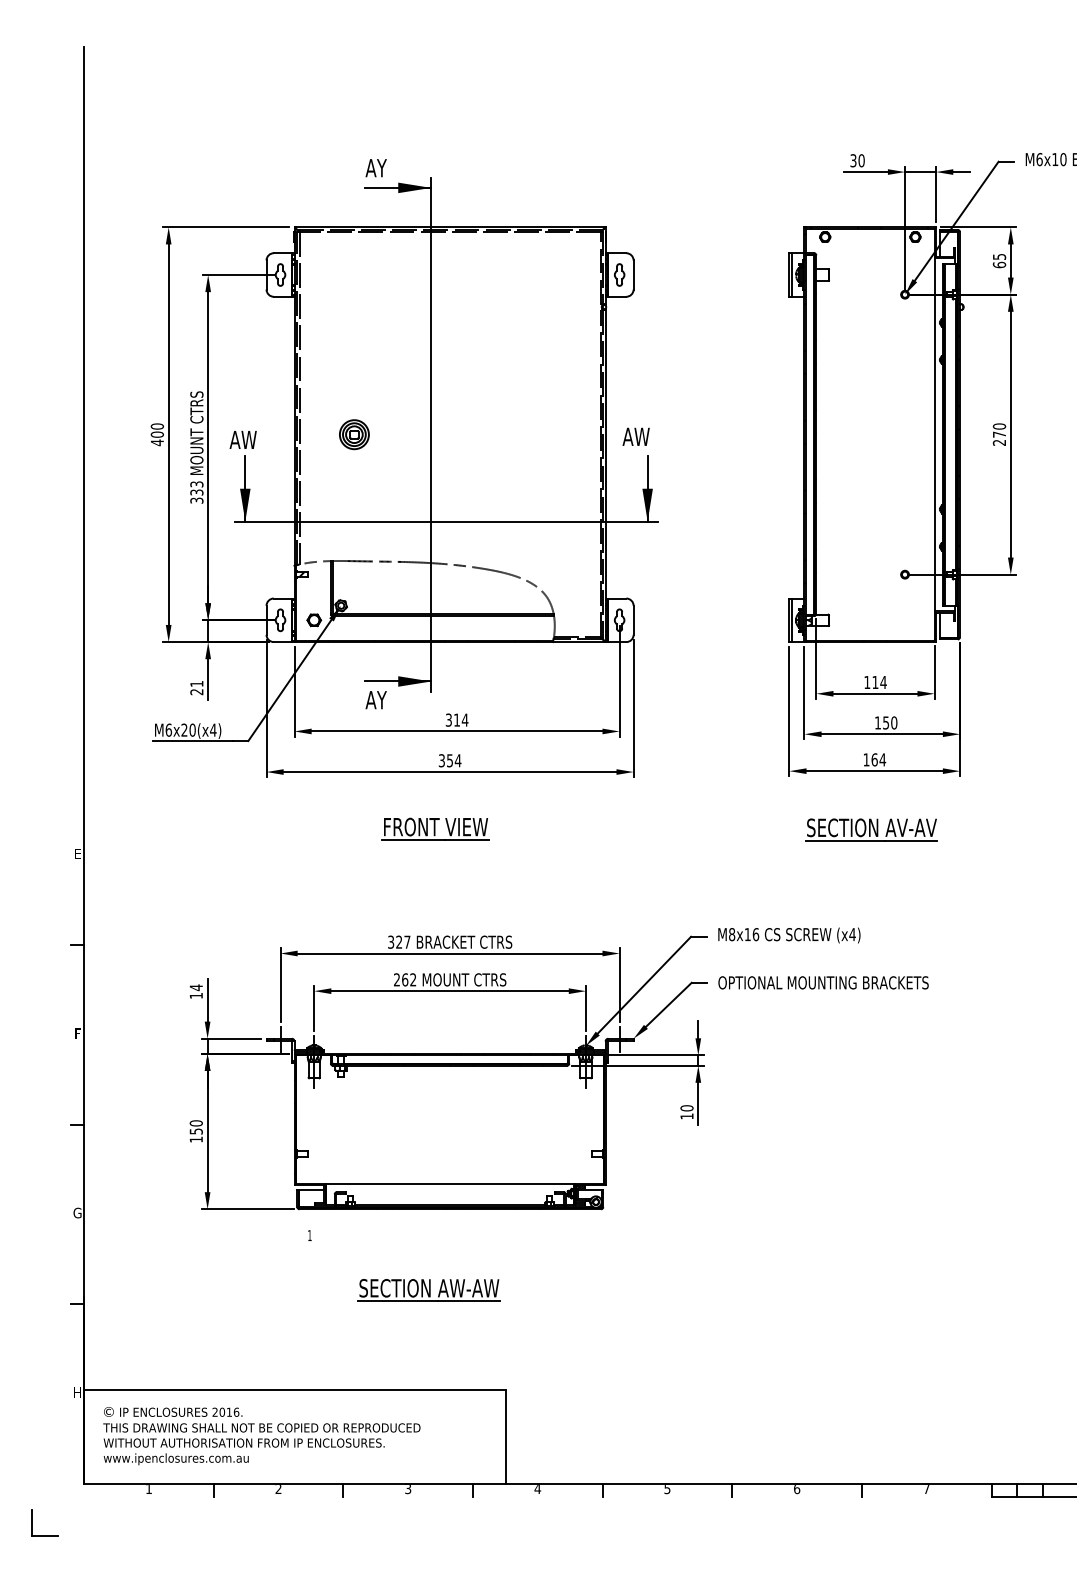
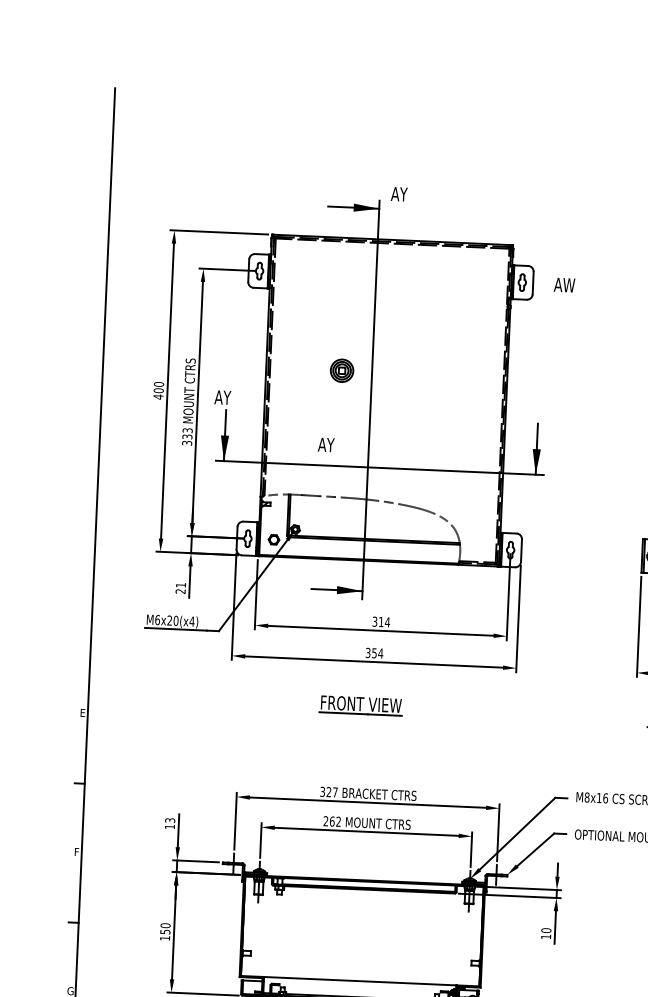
text: (375, 168) -> (398, 194), moved
part: (354, 434) -> (342, 370), moved
text: (635, 436) -> (564, 284), moved
text: (248, 439) -> (229, 397), AW -> AY
text: (375, 700) -> (325, 445), moved
text: (195, 987) -> (169, 820), 14 -> 13

